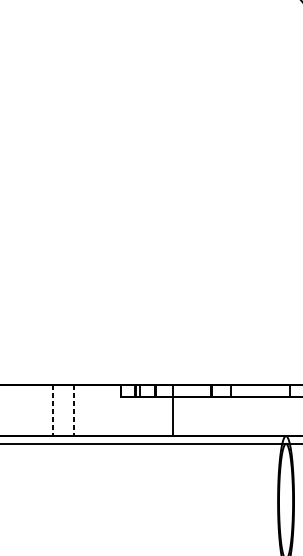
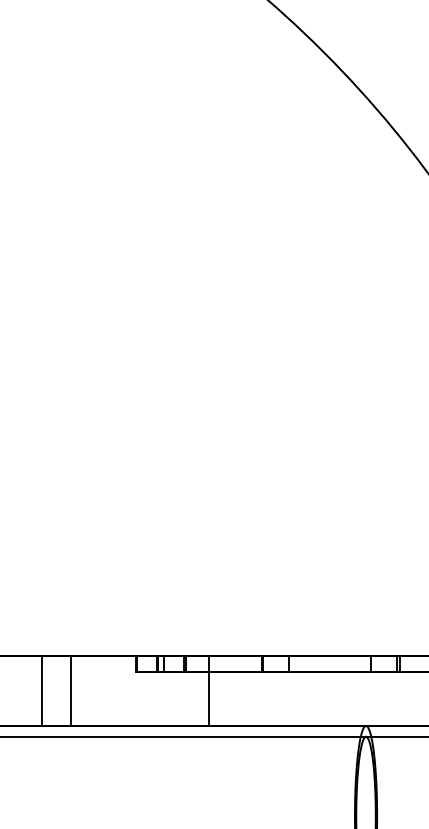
line: (52, 411) -> (41, 691), dashed -> solid
line: (73, 411) -> (71, 691), dashed -> solid

